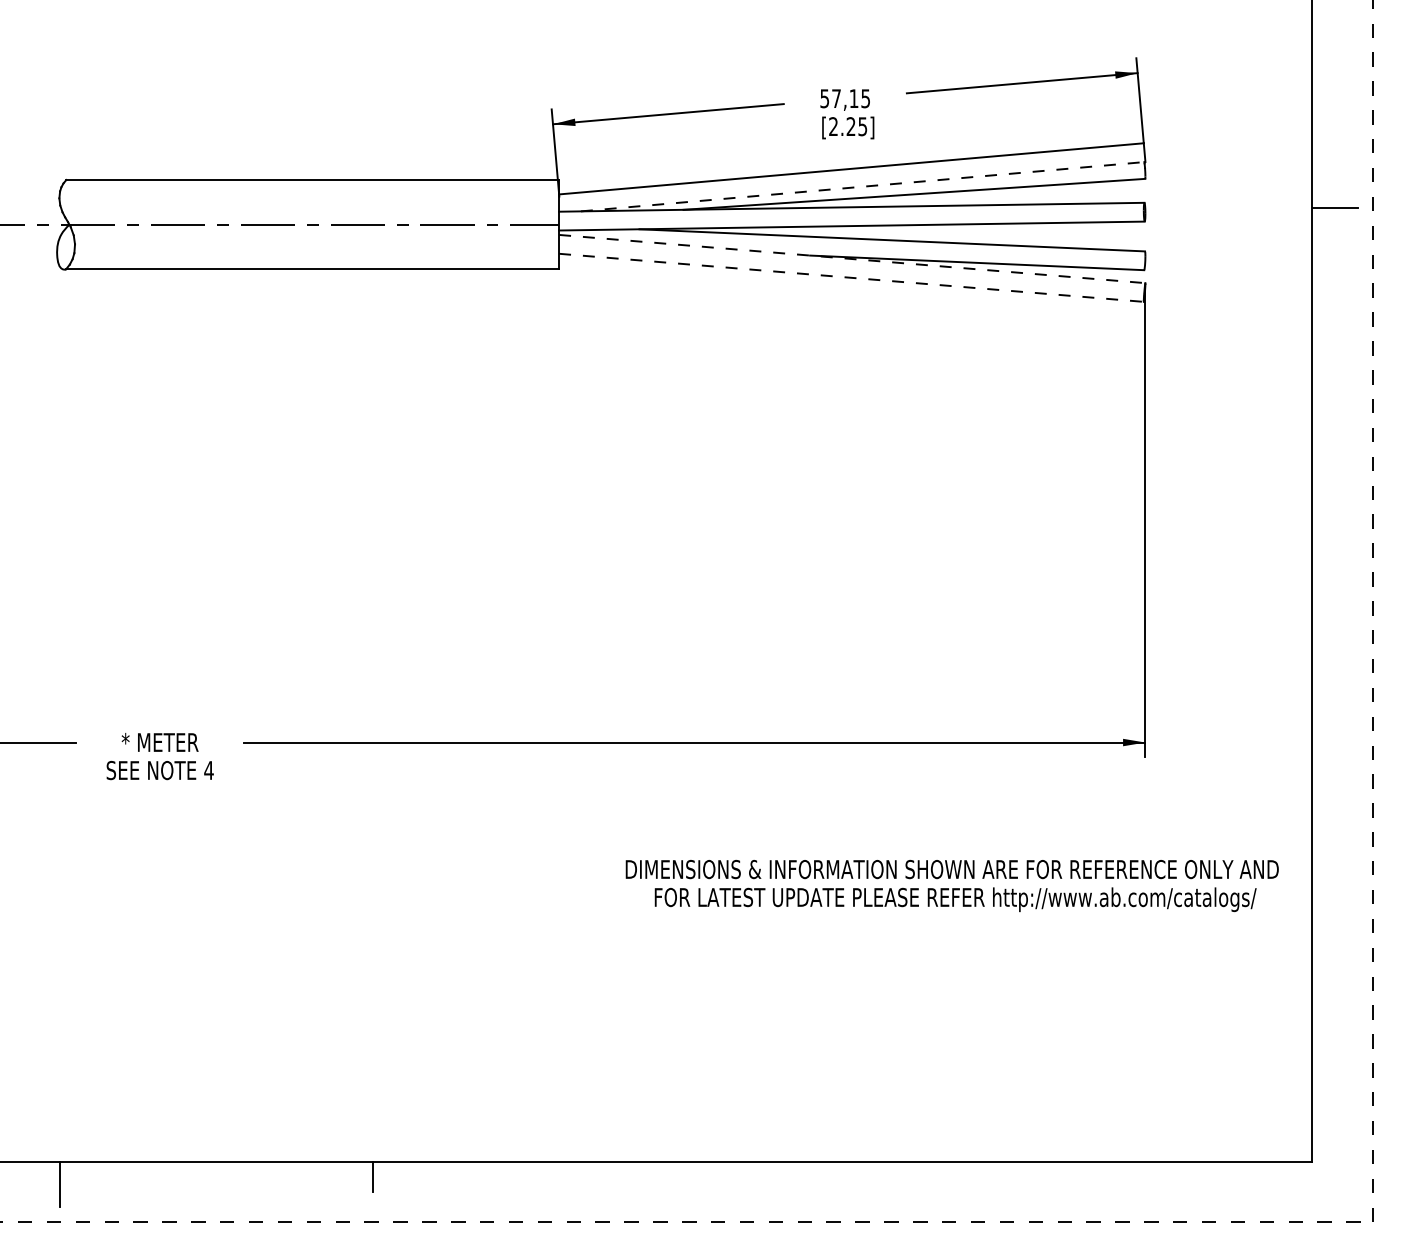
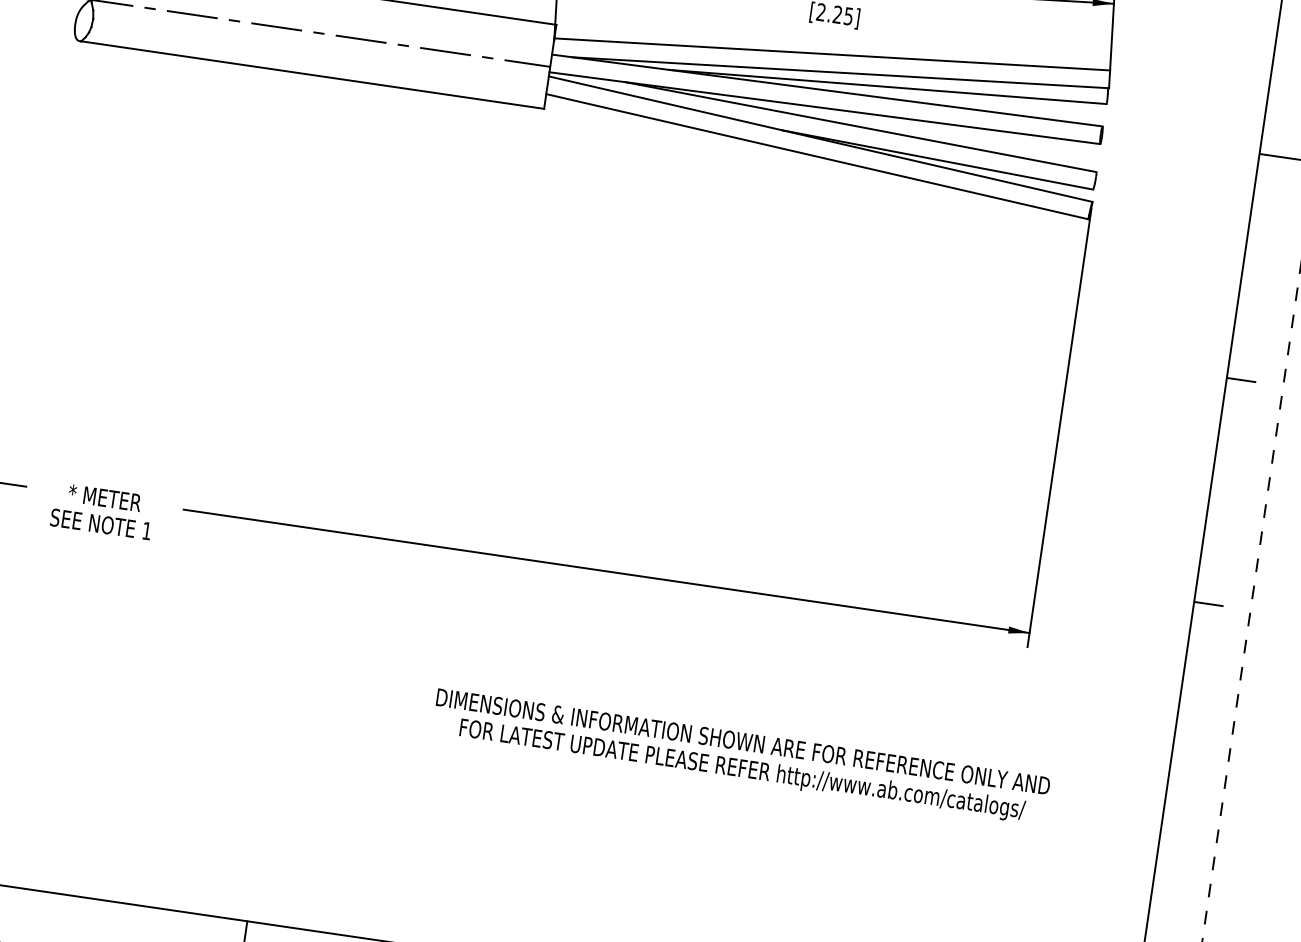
line: (863, 186) -> (841, 72), dashed -> solid
line: (852, 259) -> (820, 139), dashed -> solid
line: (851, 277) -> (817, 156), dashed -> solid
line: (1327, 446) -> (1240, 380), added
line: (1327, 684) -> (1208, 603), added
text: (208, 770) -> (146, 531), 4 -> 1
text: (951, 886) -> (740, 757), moved

